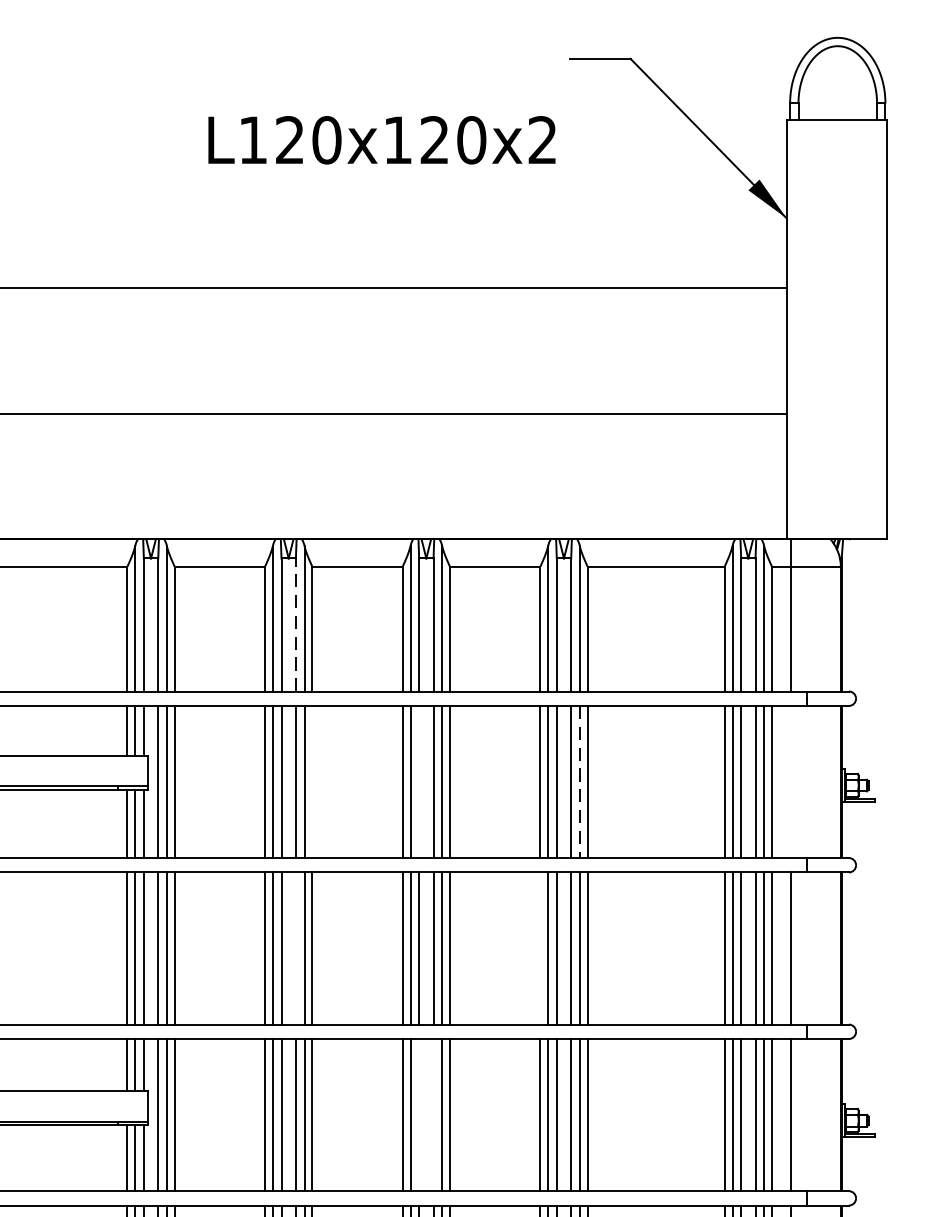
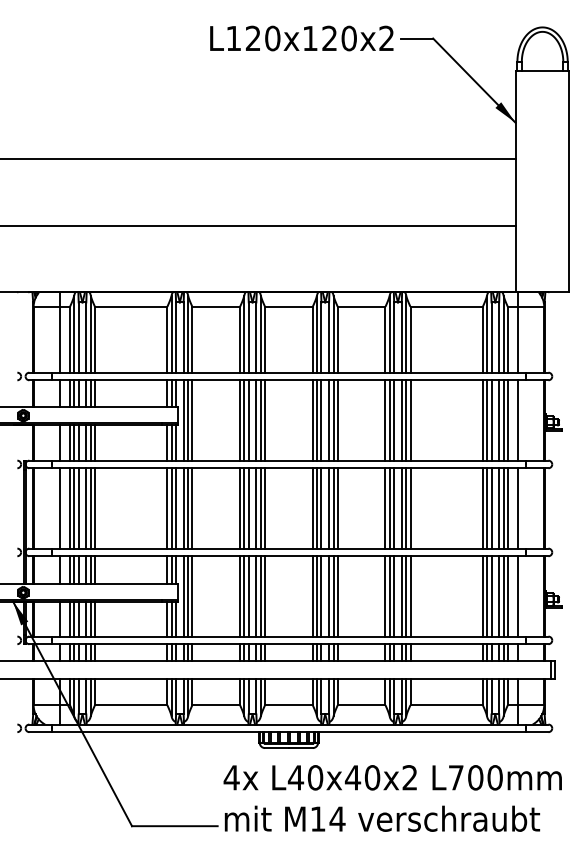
text: (381, 140) -> (301, 38), moved
line: (296, 624) -> (256, 337), dashed -> solid
line: (313, 782) -> (265, 420), added
line: (419, 782) -> (321, 420), added
line: (580, 782) -> (406, 420), dashed -> solid
line: (790, 782) -> (517, 420), added
line: (296, 948) -> (256, 508), added
line: (540, 948) -> (385, 508), added
line: (419, 1115) -> (321, 596), added
line: (434, 1115) -> (329, 596), added

